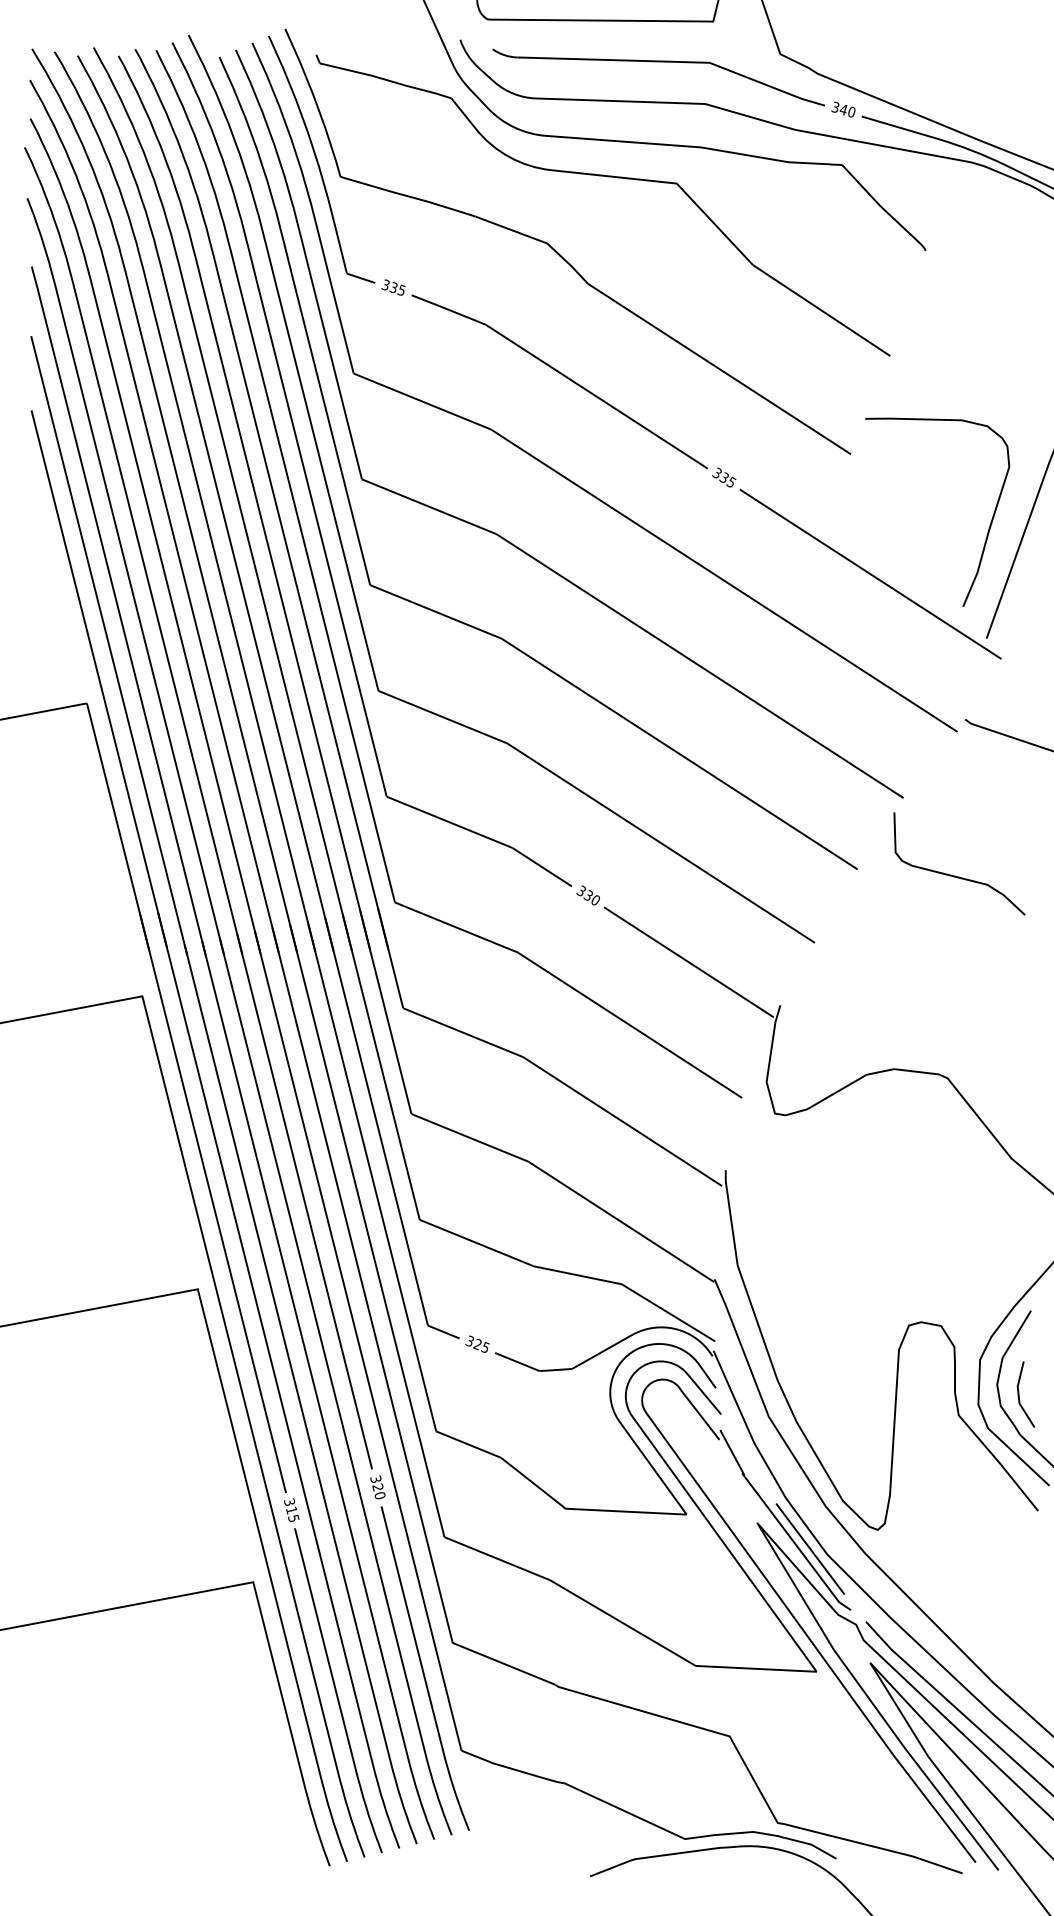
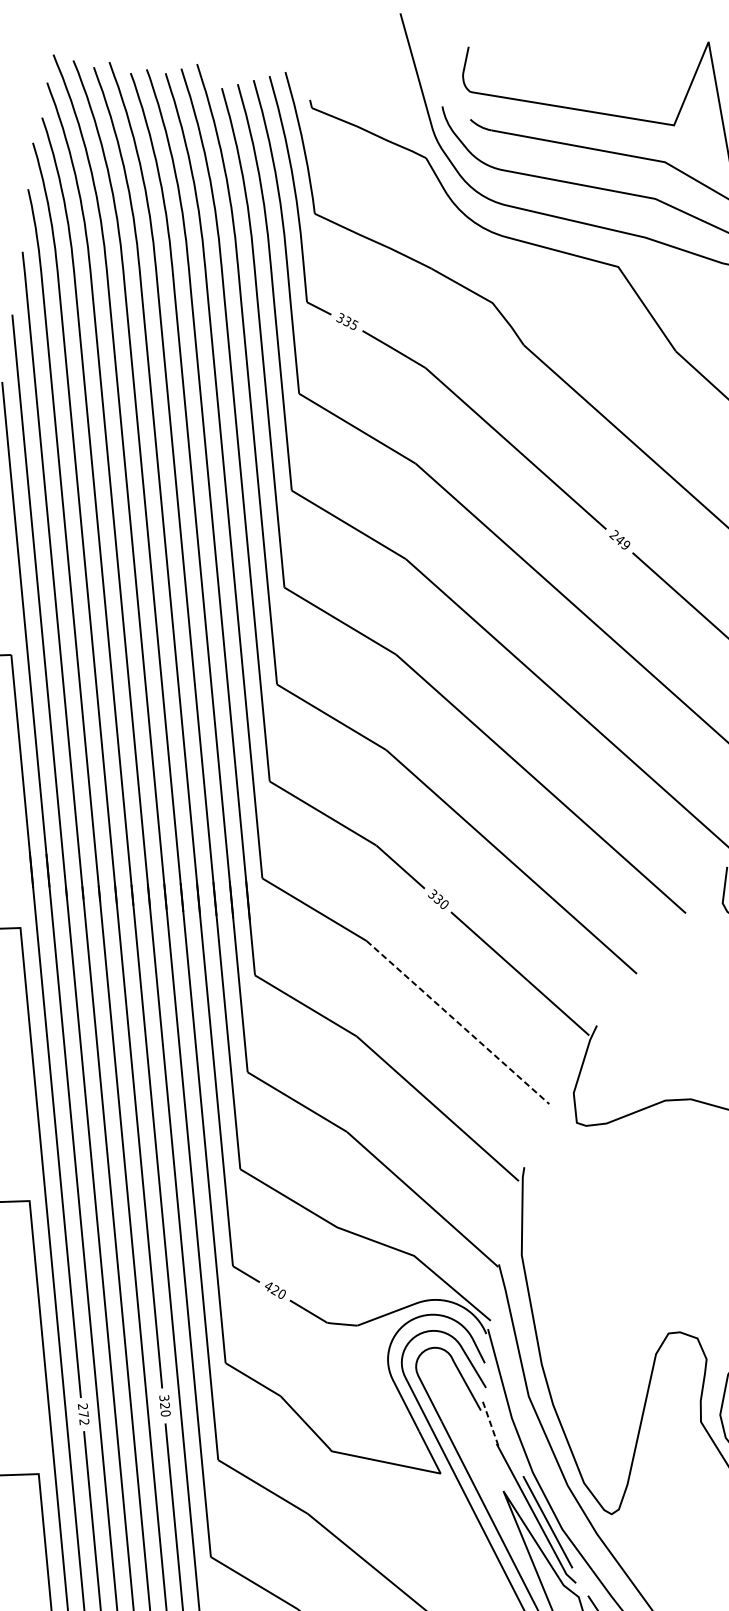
text: (724, 477) -> (620, 539), 335 -> 249
line: (629, 1025) -> (457, 1022), solid -> dashed
text: (477, 1343) -> (275, 1289), 325 -> 420
line: (732, 1452) -> (490, 1423), solid -> dashed
text: (291, 1510) -> (83, 1414), 315 -> 272

